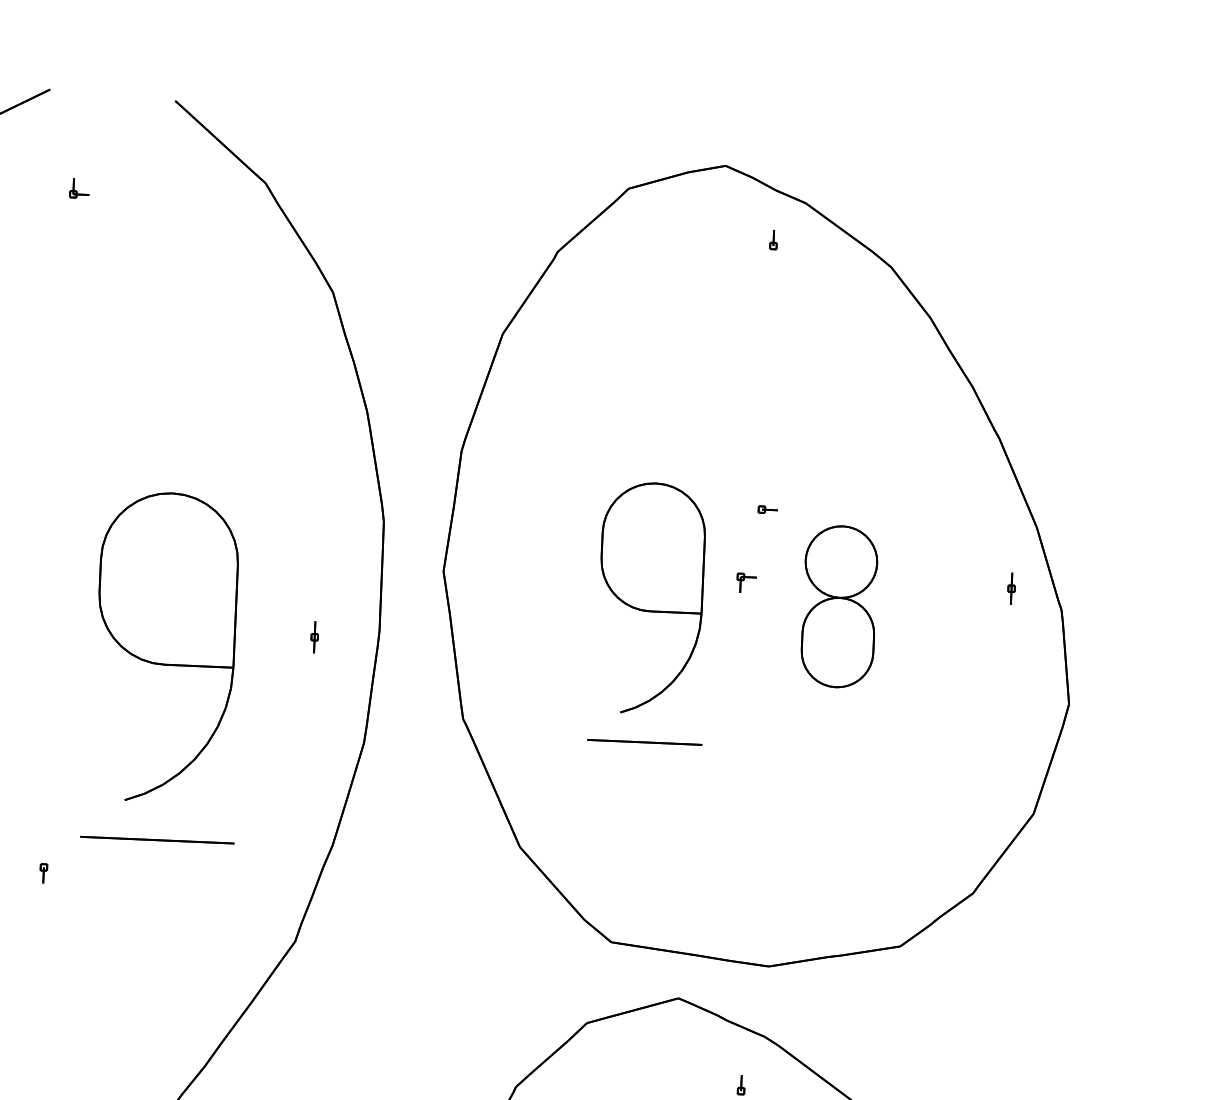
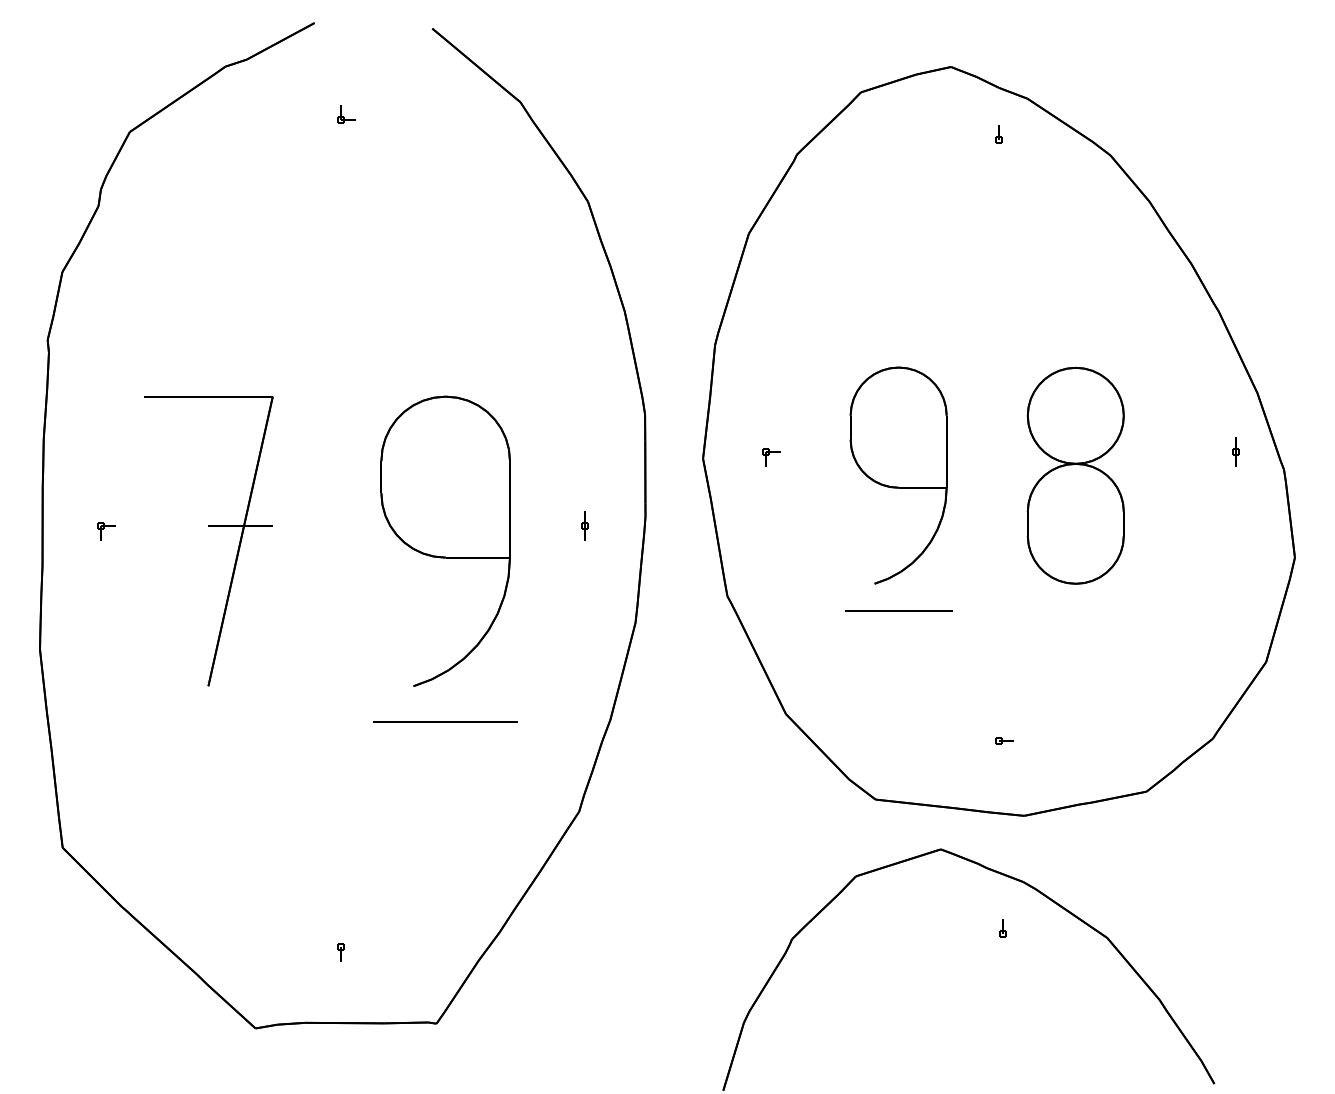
part: (767, 509) -> (1004, 740), moved
part: (746, 583) -> (771, 457), moved
part: (839, 606) -> (1075, 475), size x1.43
part: (43, 873) -> (340, 952), moved

